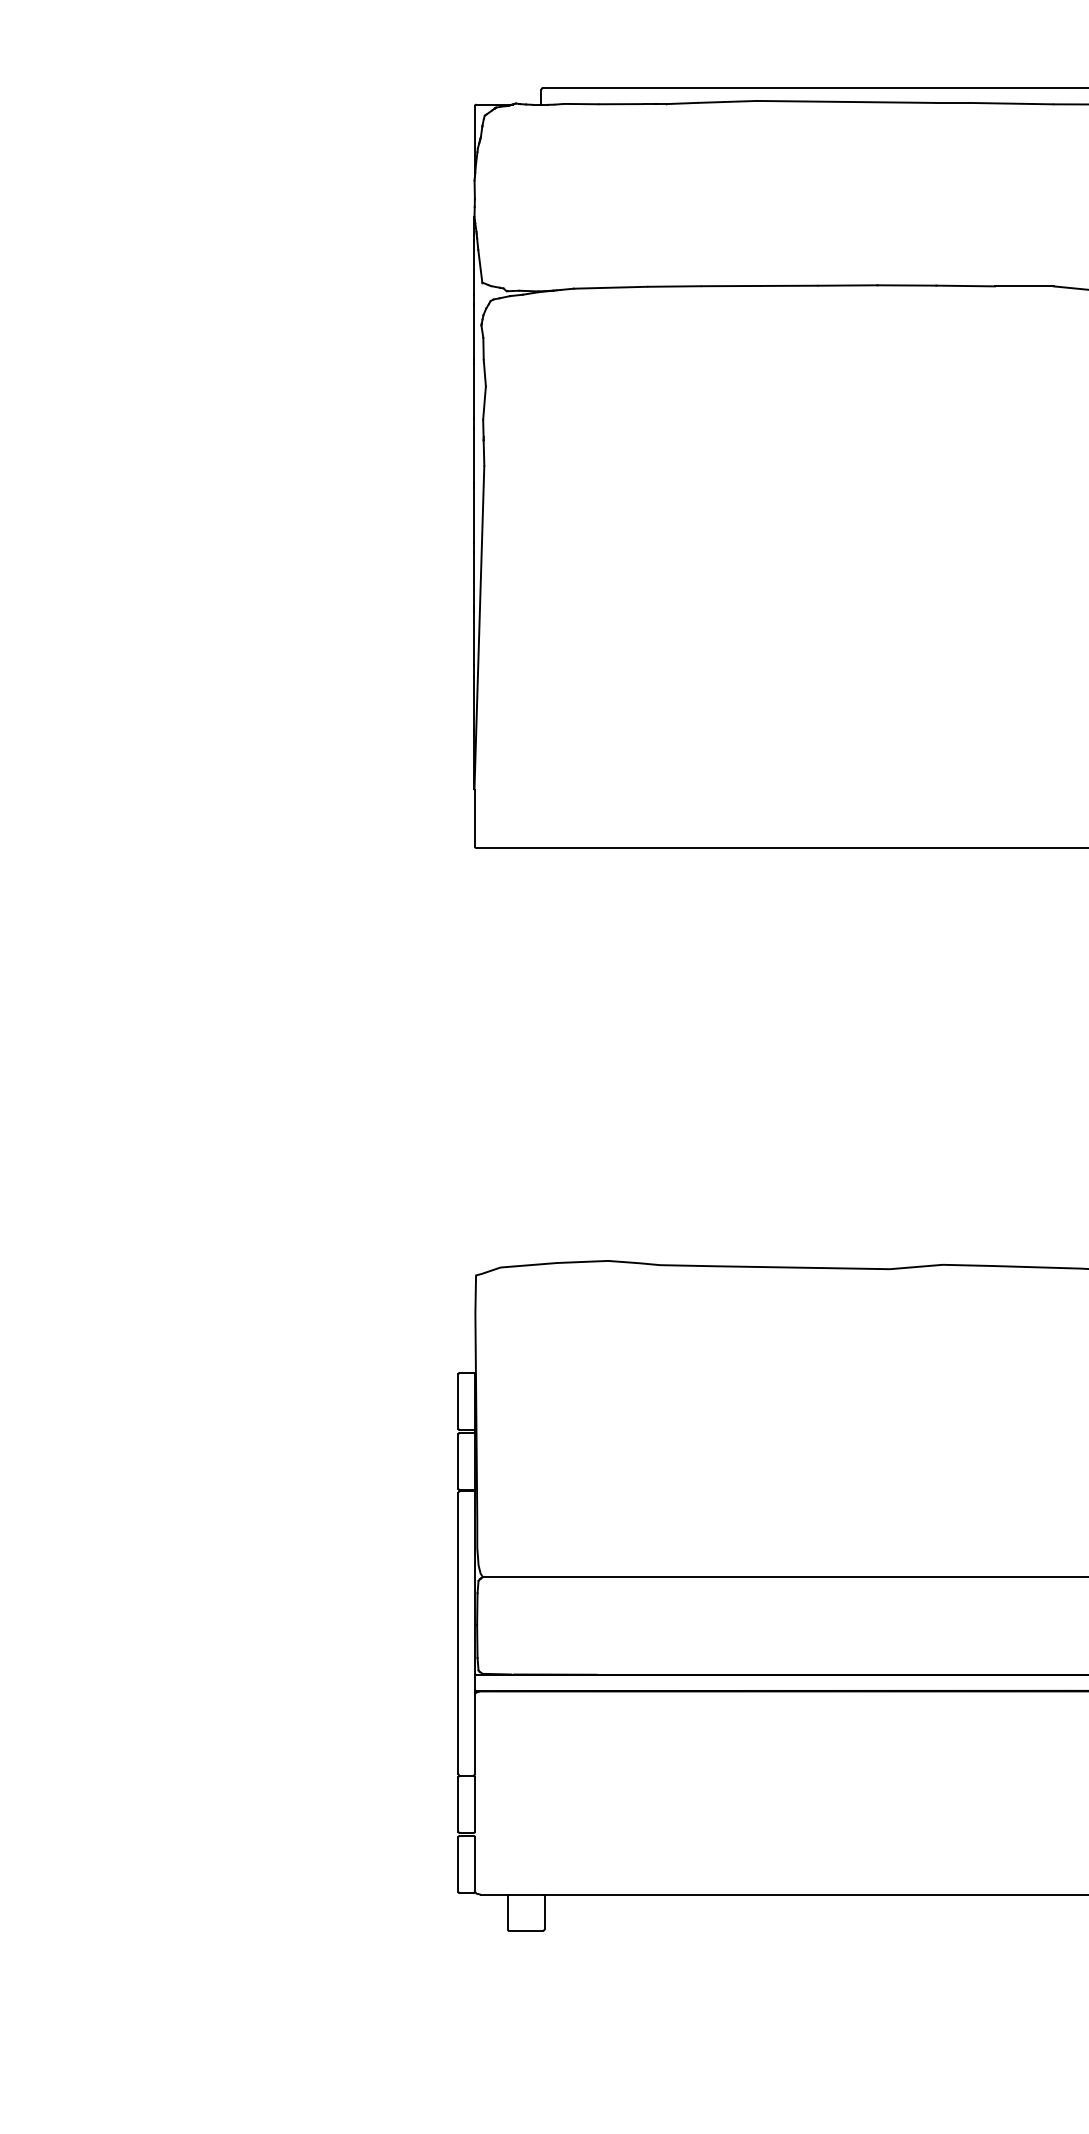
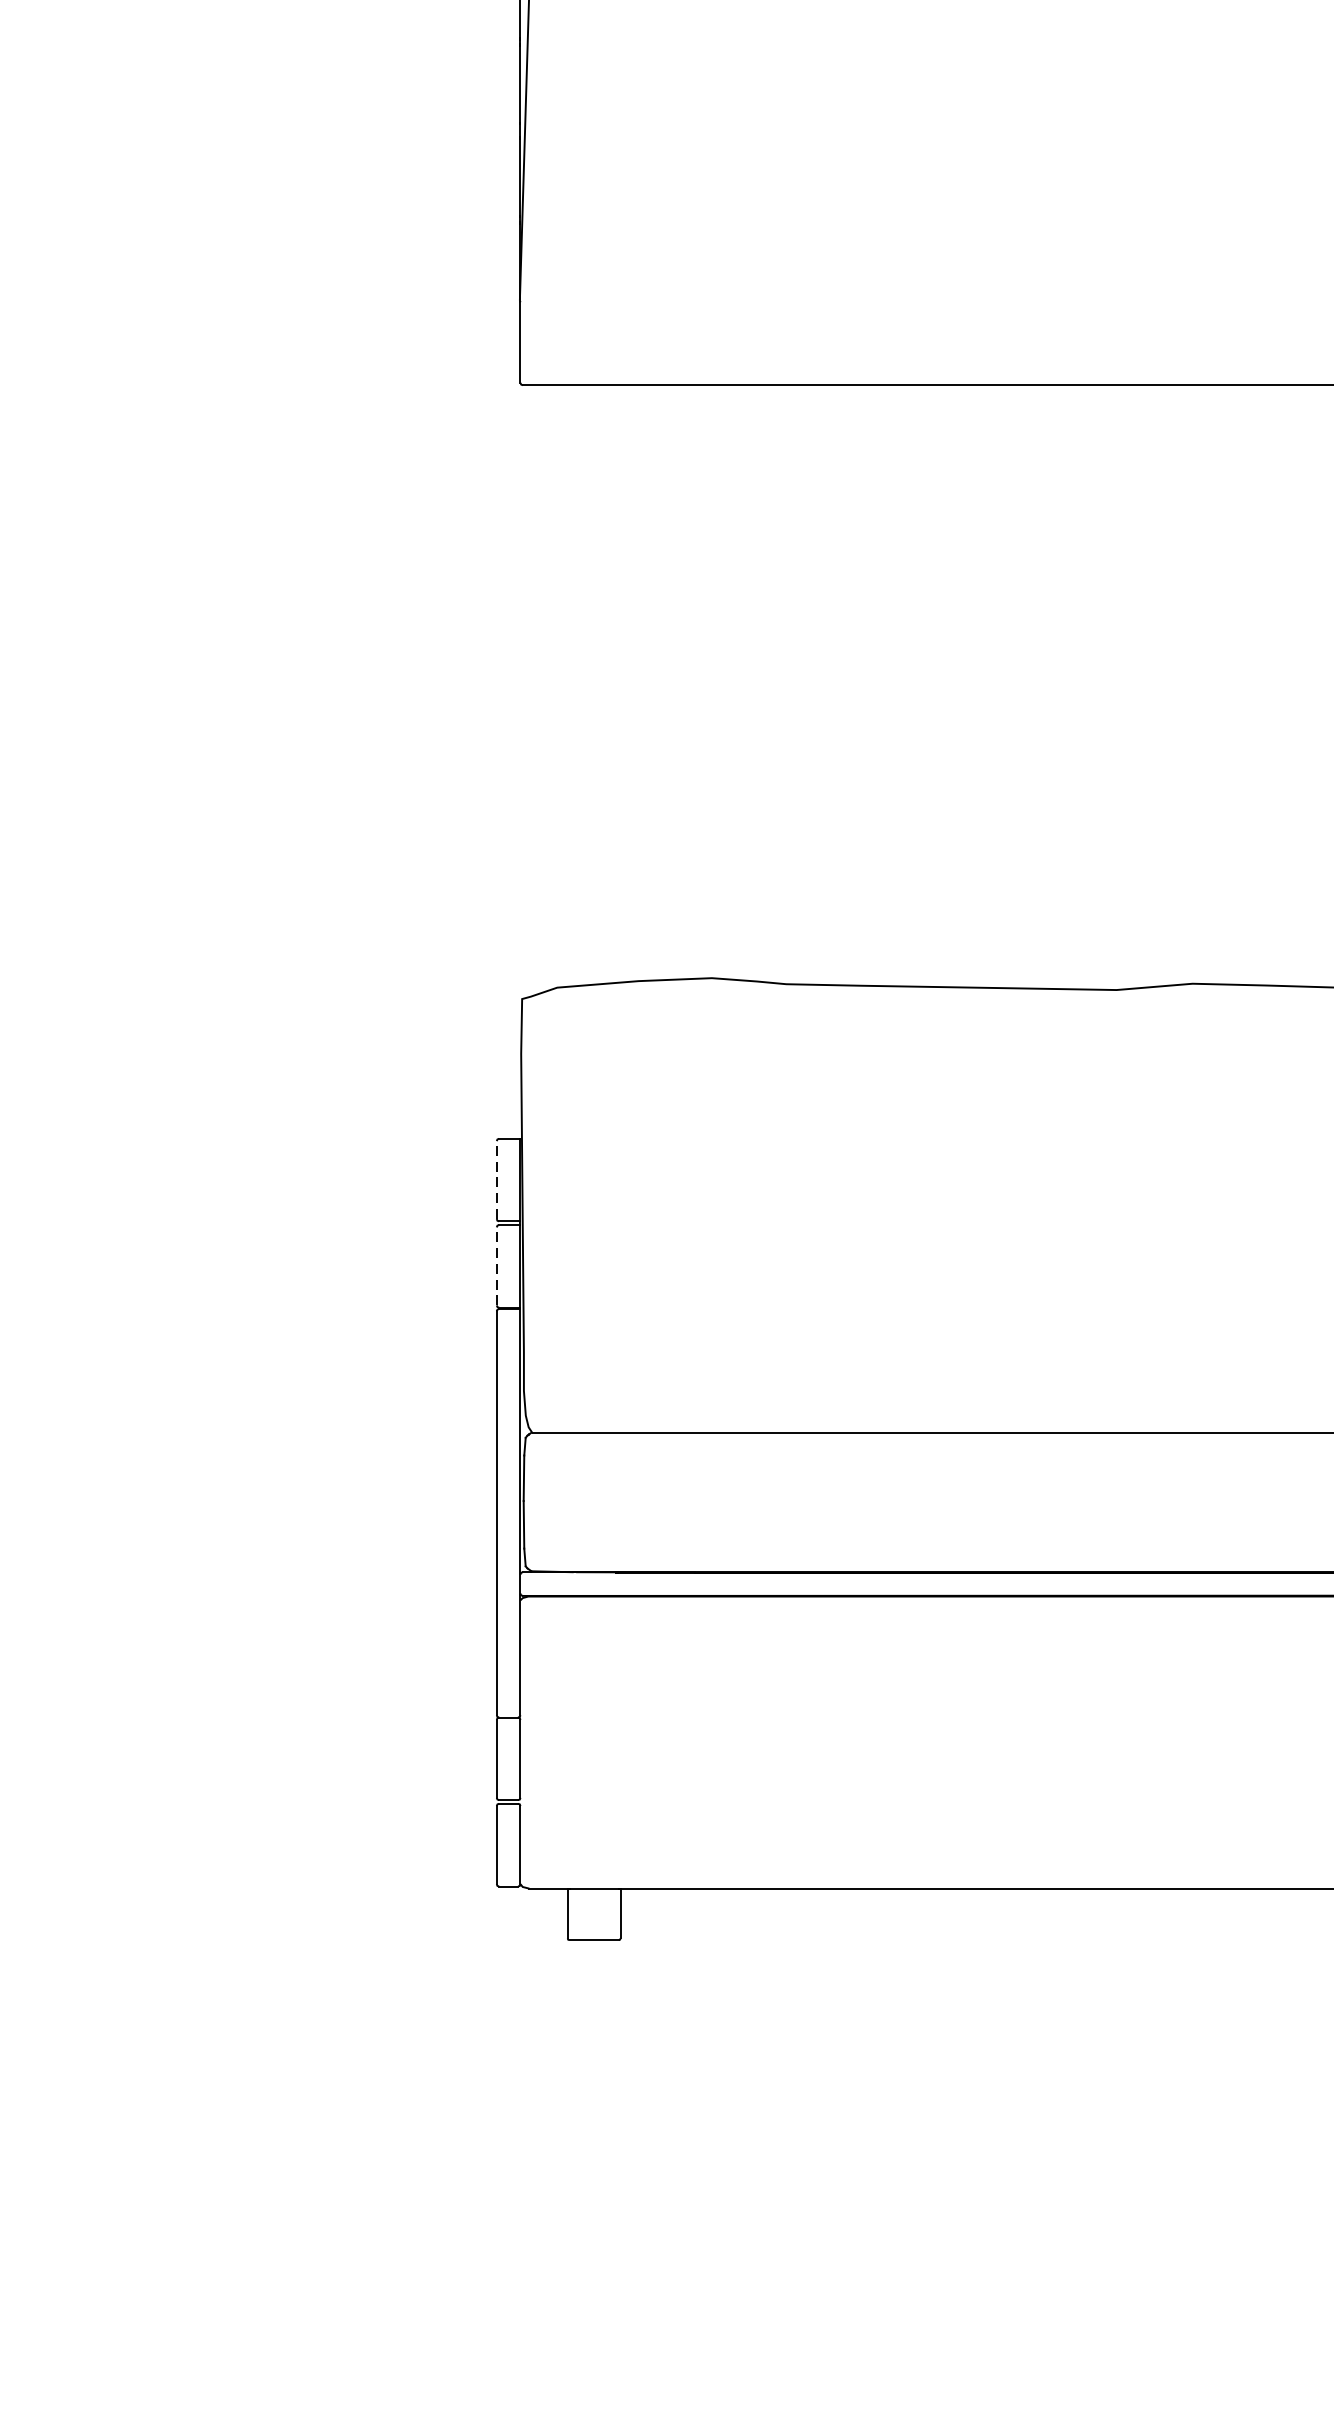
line: (458, 1401) -> (496, 1180), solid -> dashed
line: (458, 1461) -> (496, 1266), solid -> dashed

